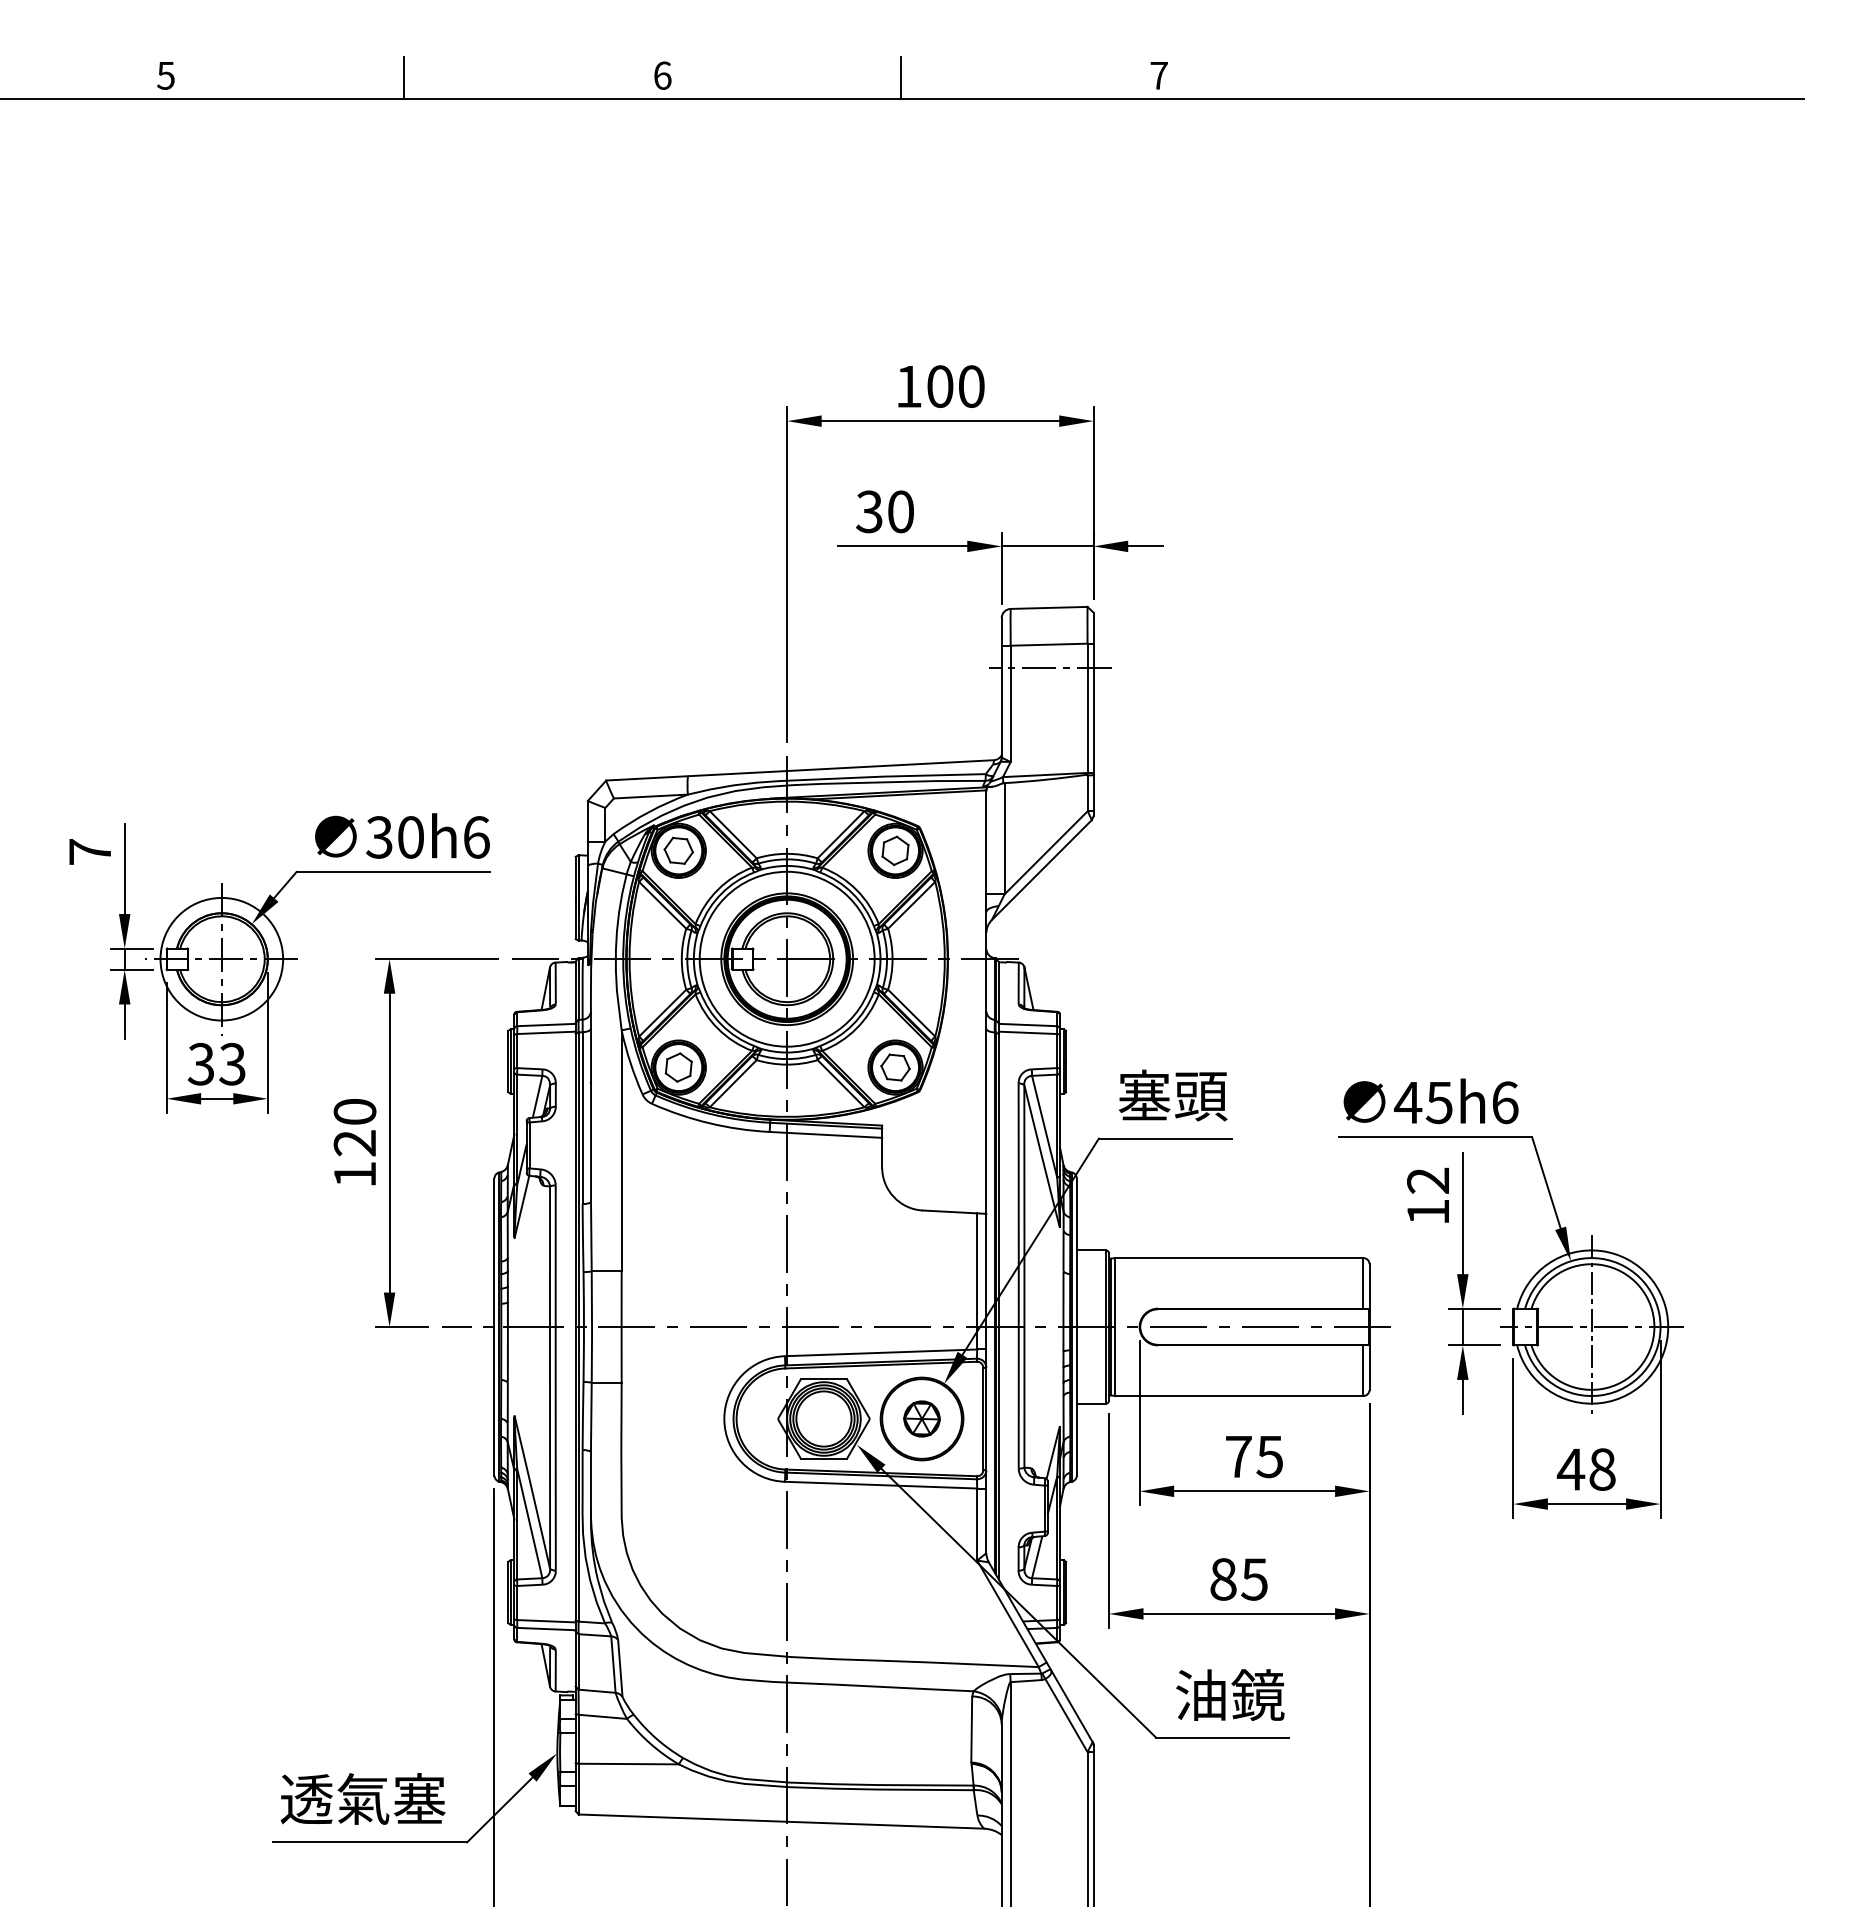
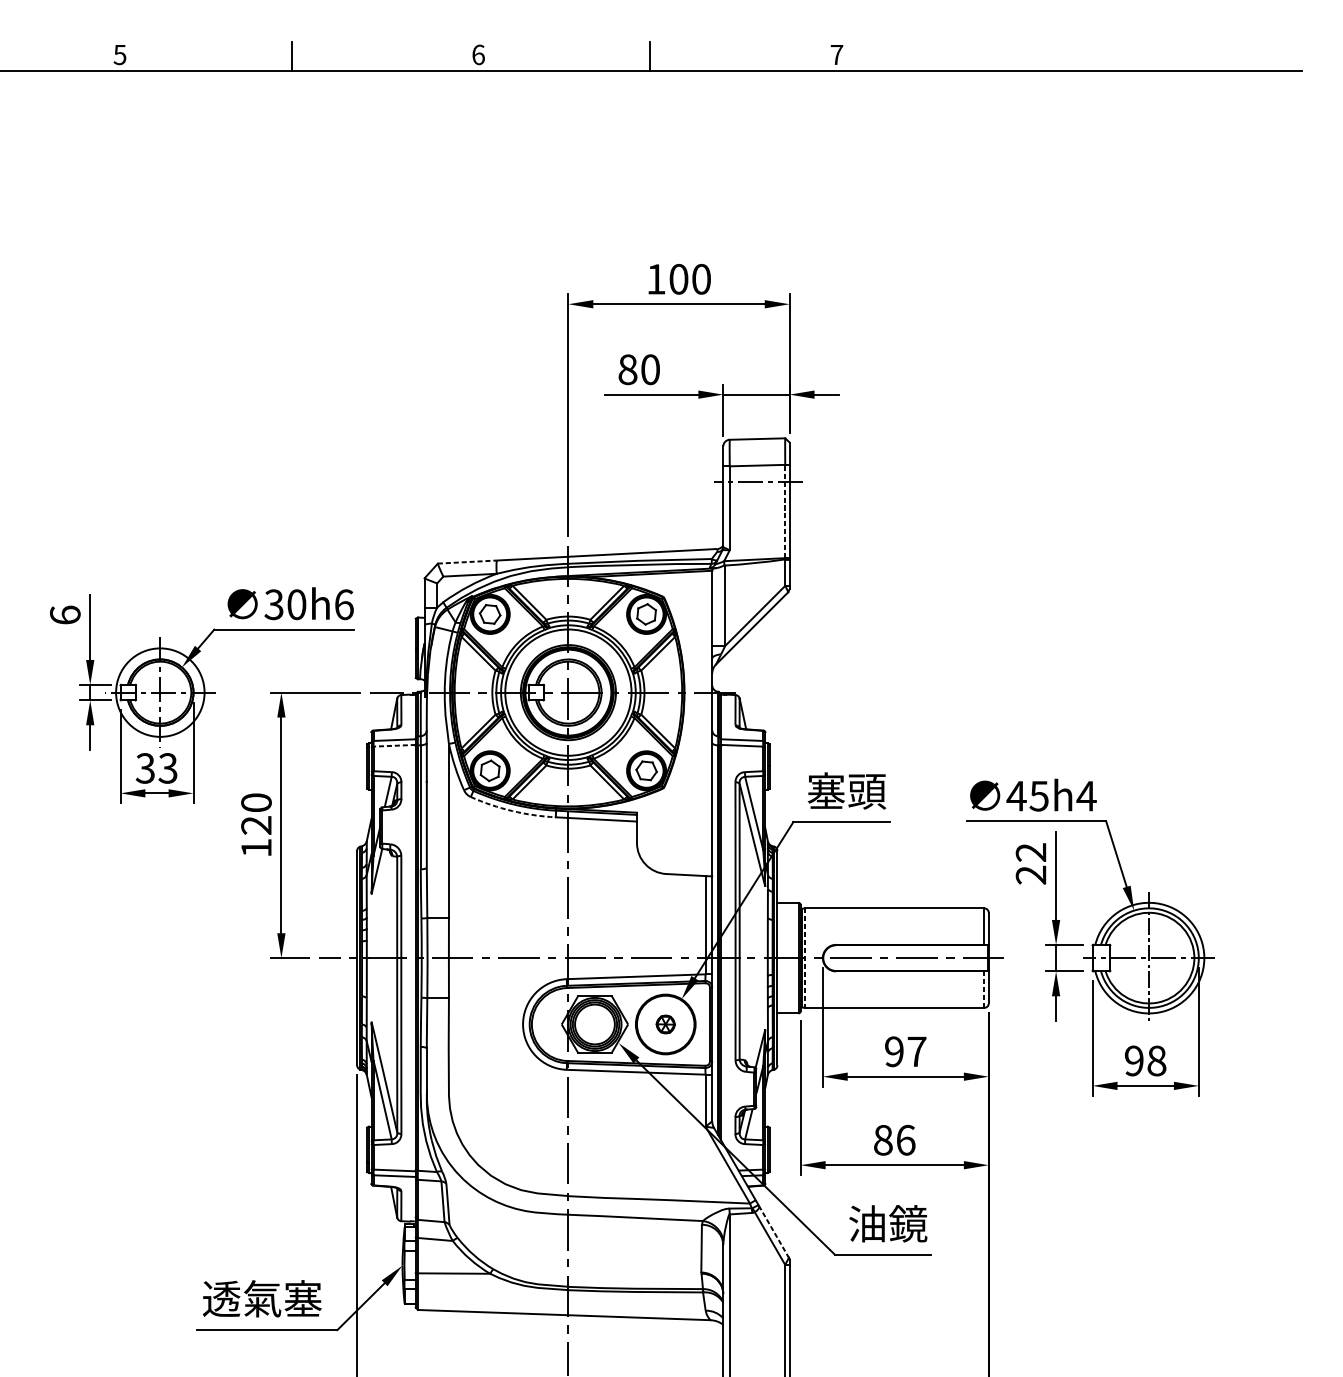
text: (869, 511) -> (627, 369), 30 -> 80
line: (1087, 708) -> (785, 511), solid -> dashed
line: (647, 778) -> (467, 562), solid -> dashed
text: (89, 851) -> (64, 614), 7 -> 6
line: (546, 1032) -> (394, 745), solid -> dashed
text: (1504, 1102) -> (1086, 796), 45h6 -> 45h4
arc: (709, 1123) -> (512, 811), solid -> dashed
text: (1427, 1212) -> (1030, 875), 12 -> 22
line: (1115, 1327) -> (805, 958), solid -> dashed
line: (1363, 1371) -> (984, 990), solid -> dashed
part: (921, 1418) -> (665, 1024), size x0.7
text: (1254, 1456) -> (905, 1051), 75 -> 97
text: (1570, 1469) -> (1133, 1060), 48 -> 98
text: (1254, 1579) -> (905, 1140), 85 -> 86
line: (1071, 1706) -> (773, 1232), solid -> dashed

